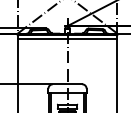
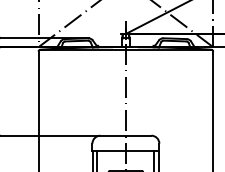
line: (67, 39) -> (125, 57), removed

